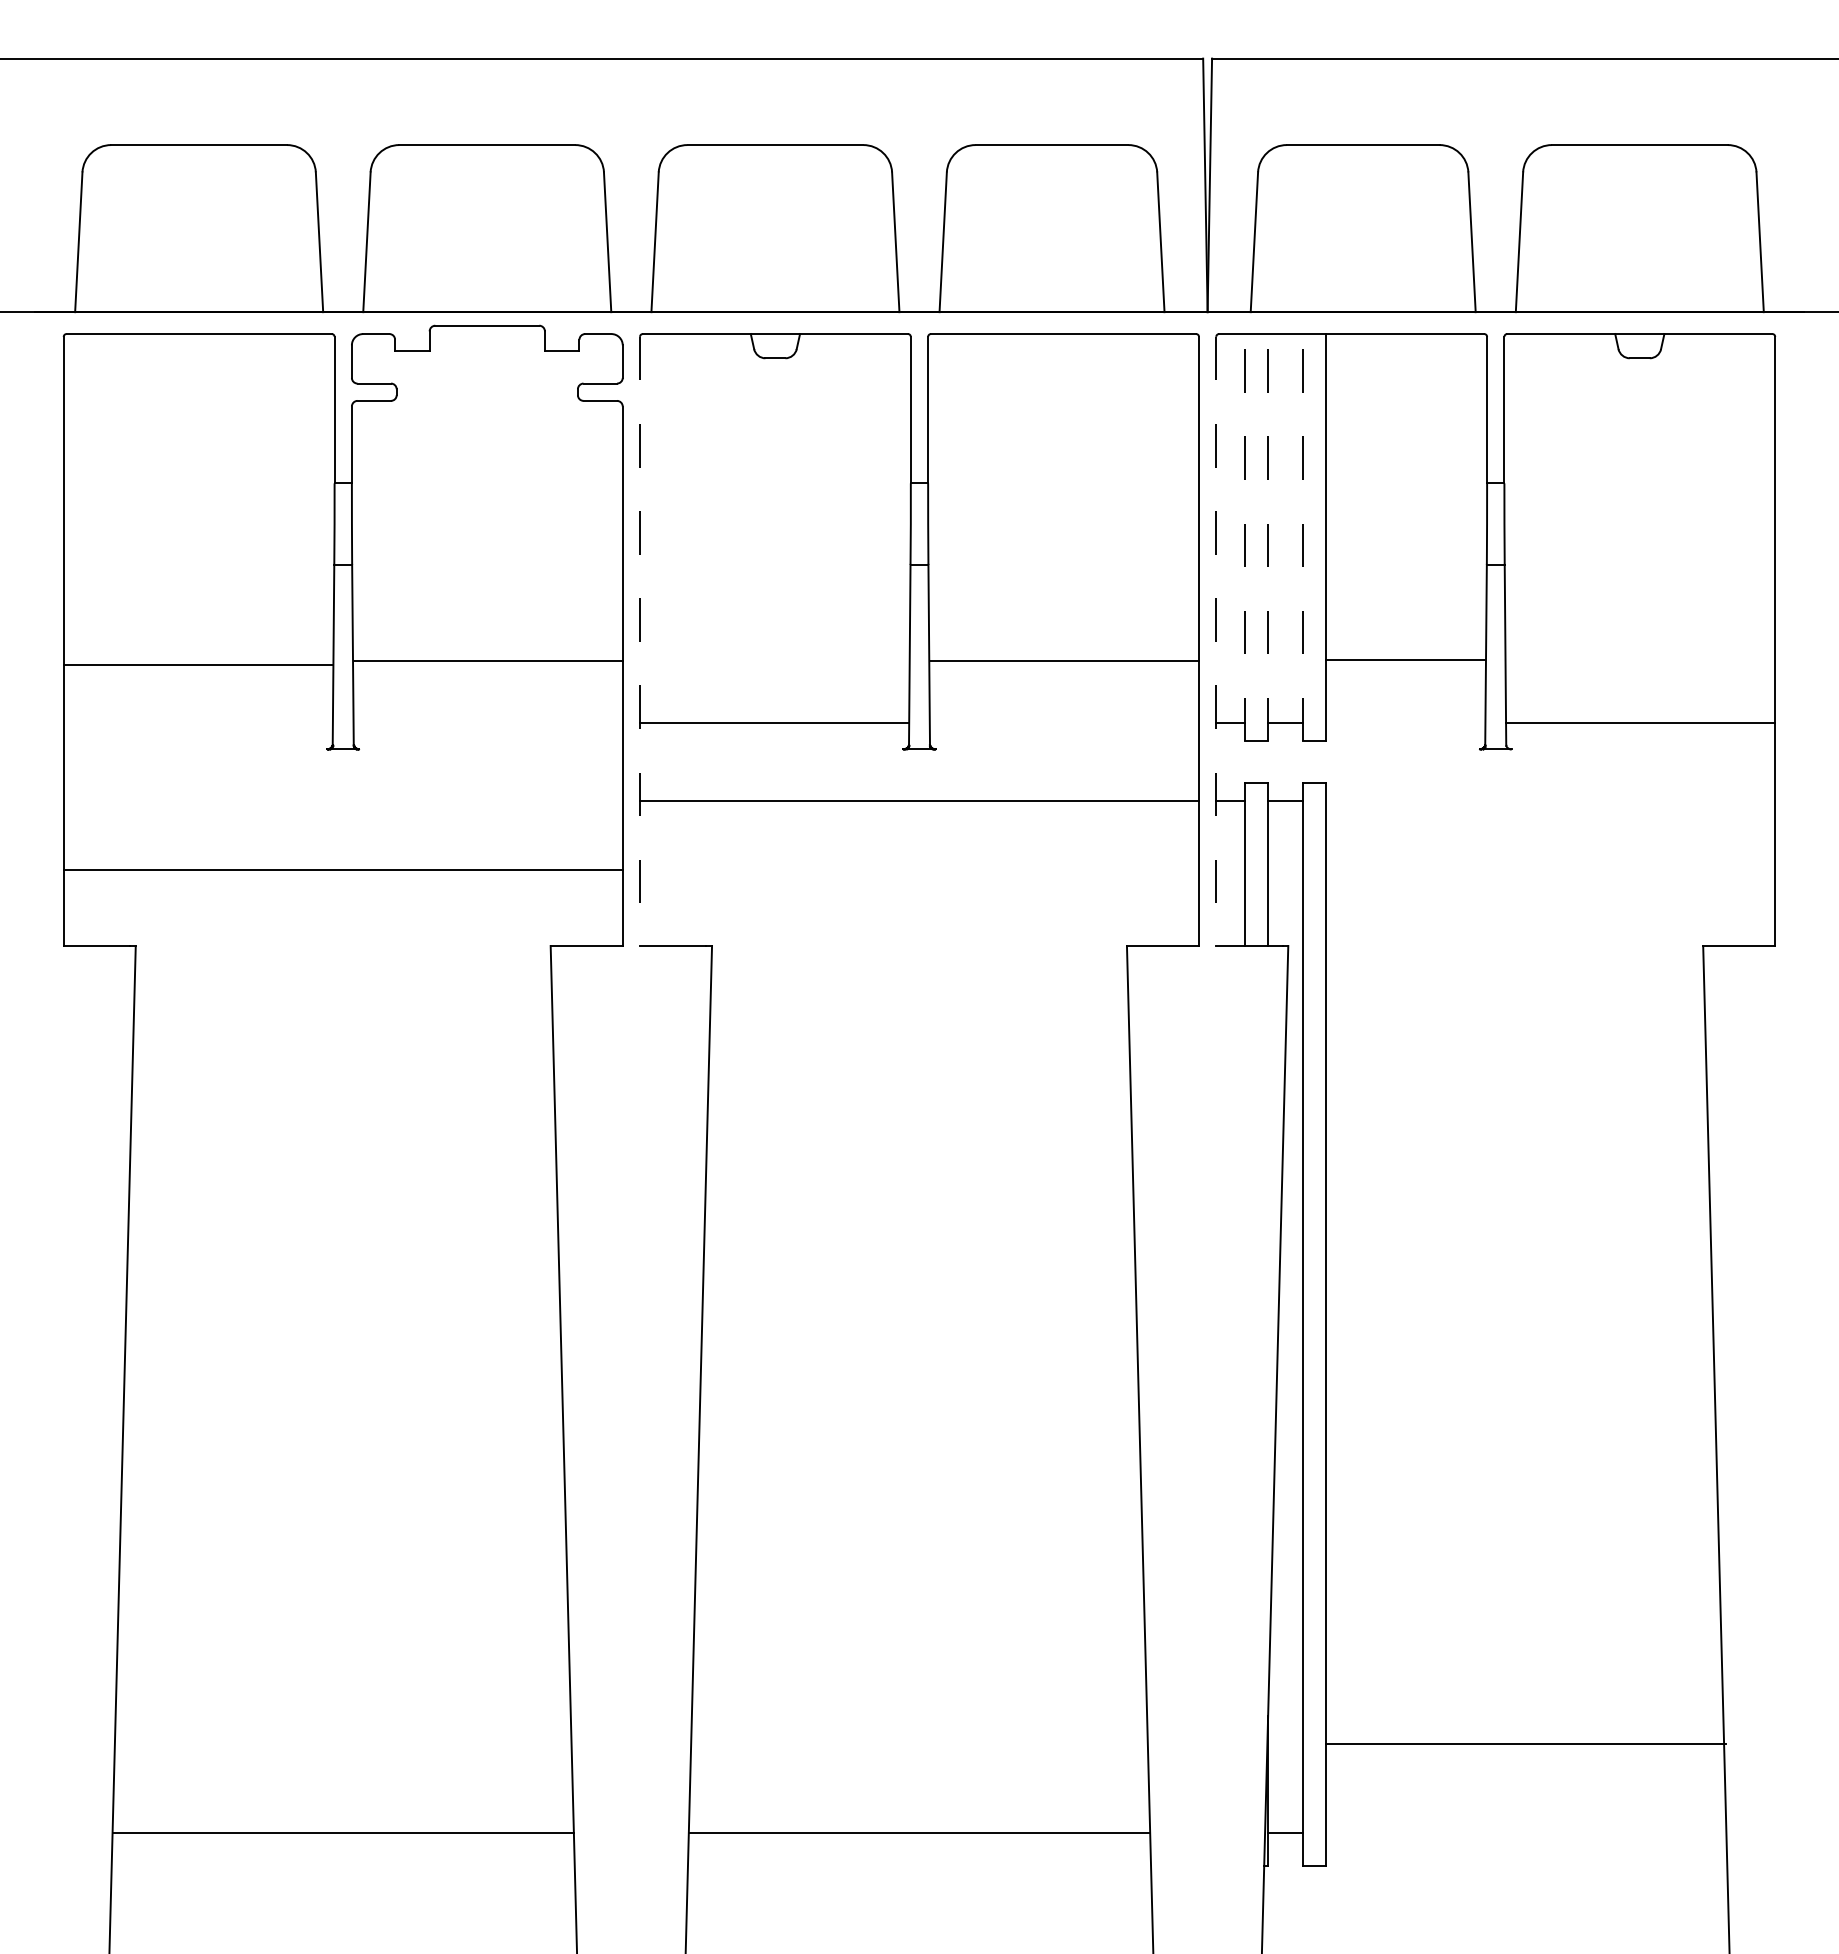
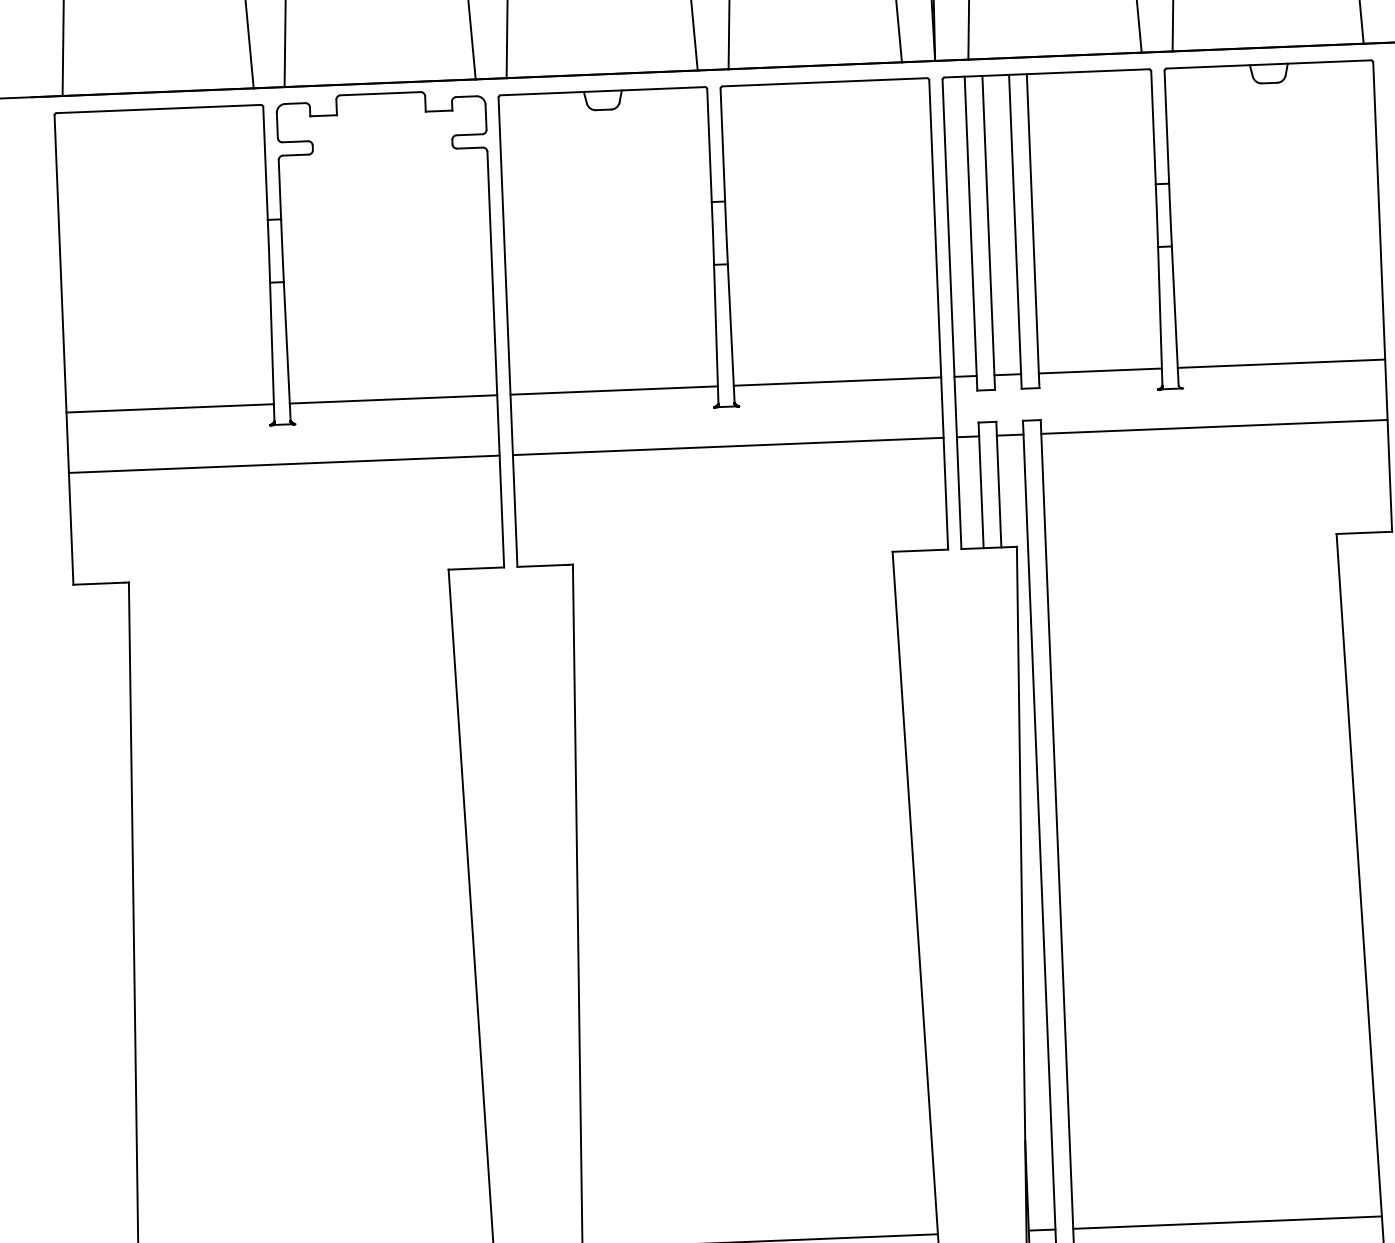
line: (1245, 537) -> (971, 233), dashed -> solid
line: (1268, 537) -> (989, 232), dashed -> solid
line: (1302, 537) -> (1015, 231), dashed -> solid
line: (640, 641) -> (508, 332), dashed -> solid
line: (1216, 641) -> (952, 314), dashed -> solid
line: (1405, 659) -> (1100, 370), moved
line: (487, 660) -> (393, 399), moved
line: (1063, 660) -> (836, 381), moved
line: (197, 664) -> (169, 408), moved
line: (1550, 800) -> (1214, 426), added
line: (342, 869) -> (283, 463), moved
line: (1525, 1743) -> (1227, 1222), moved

